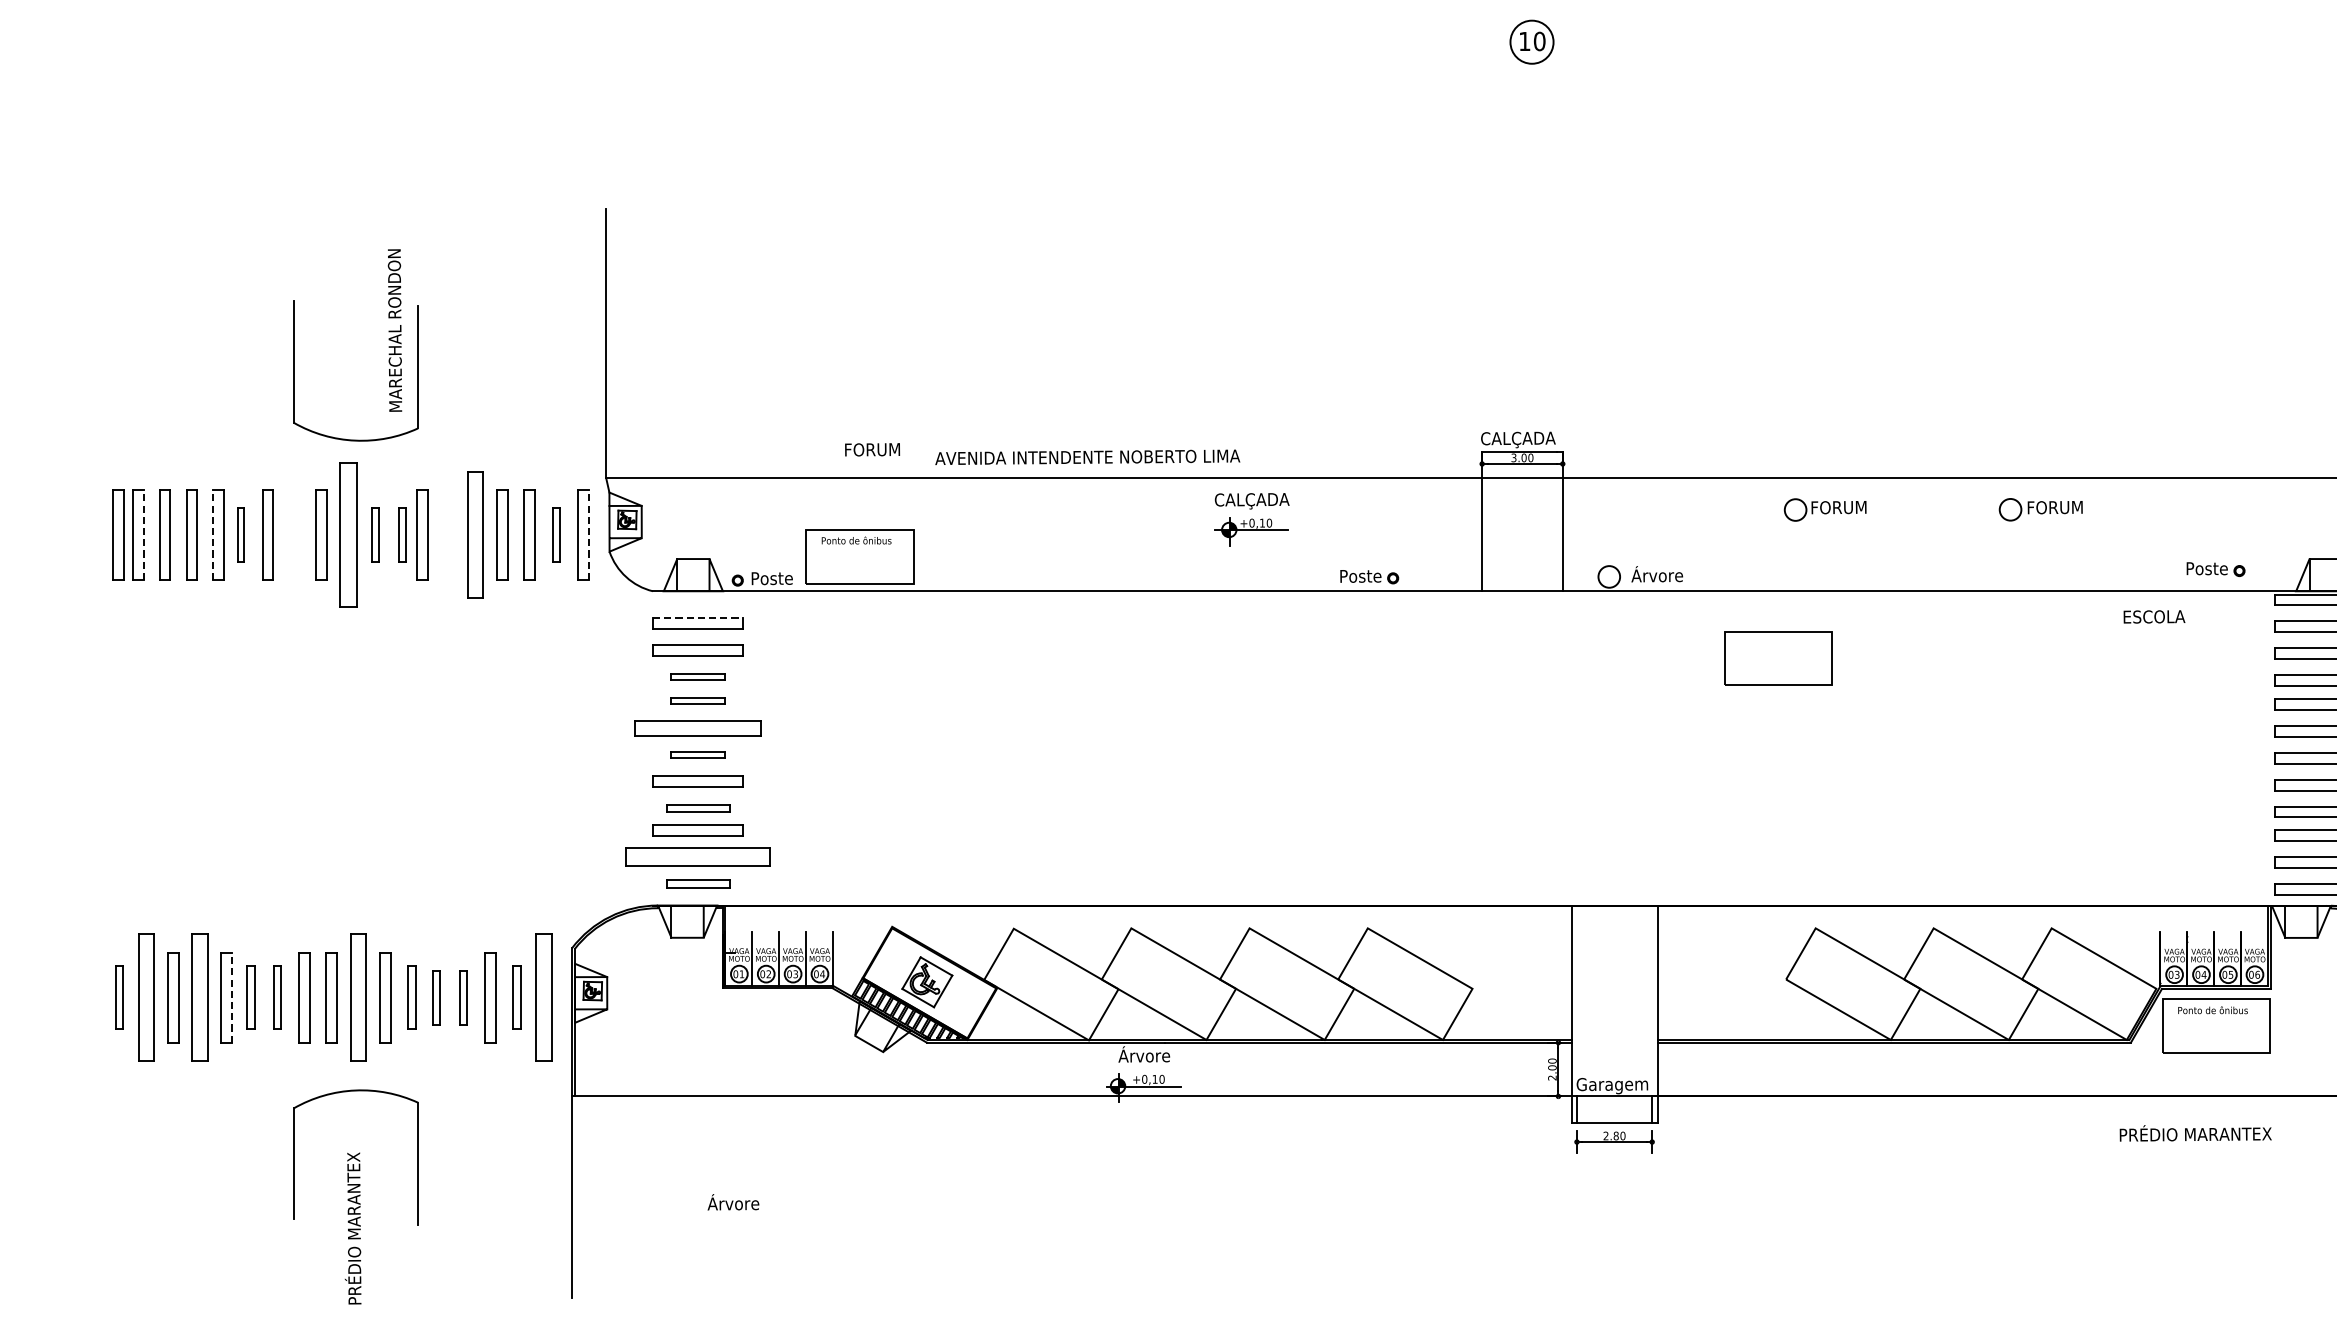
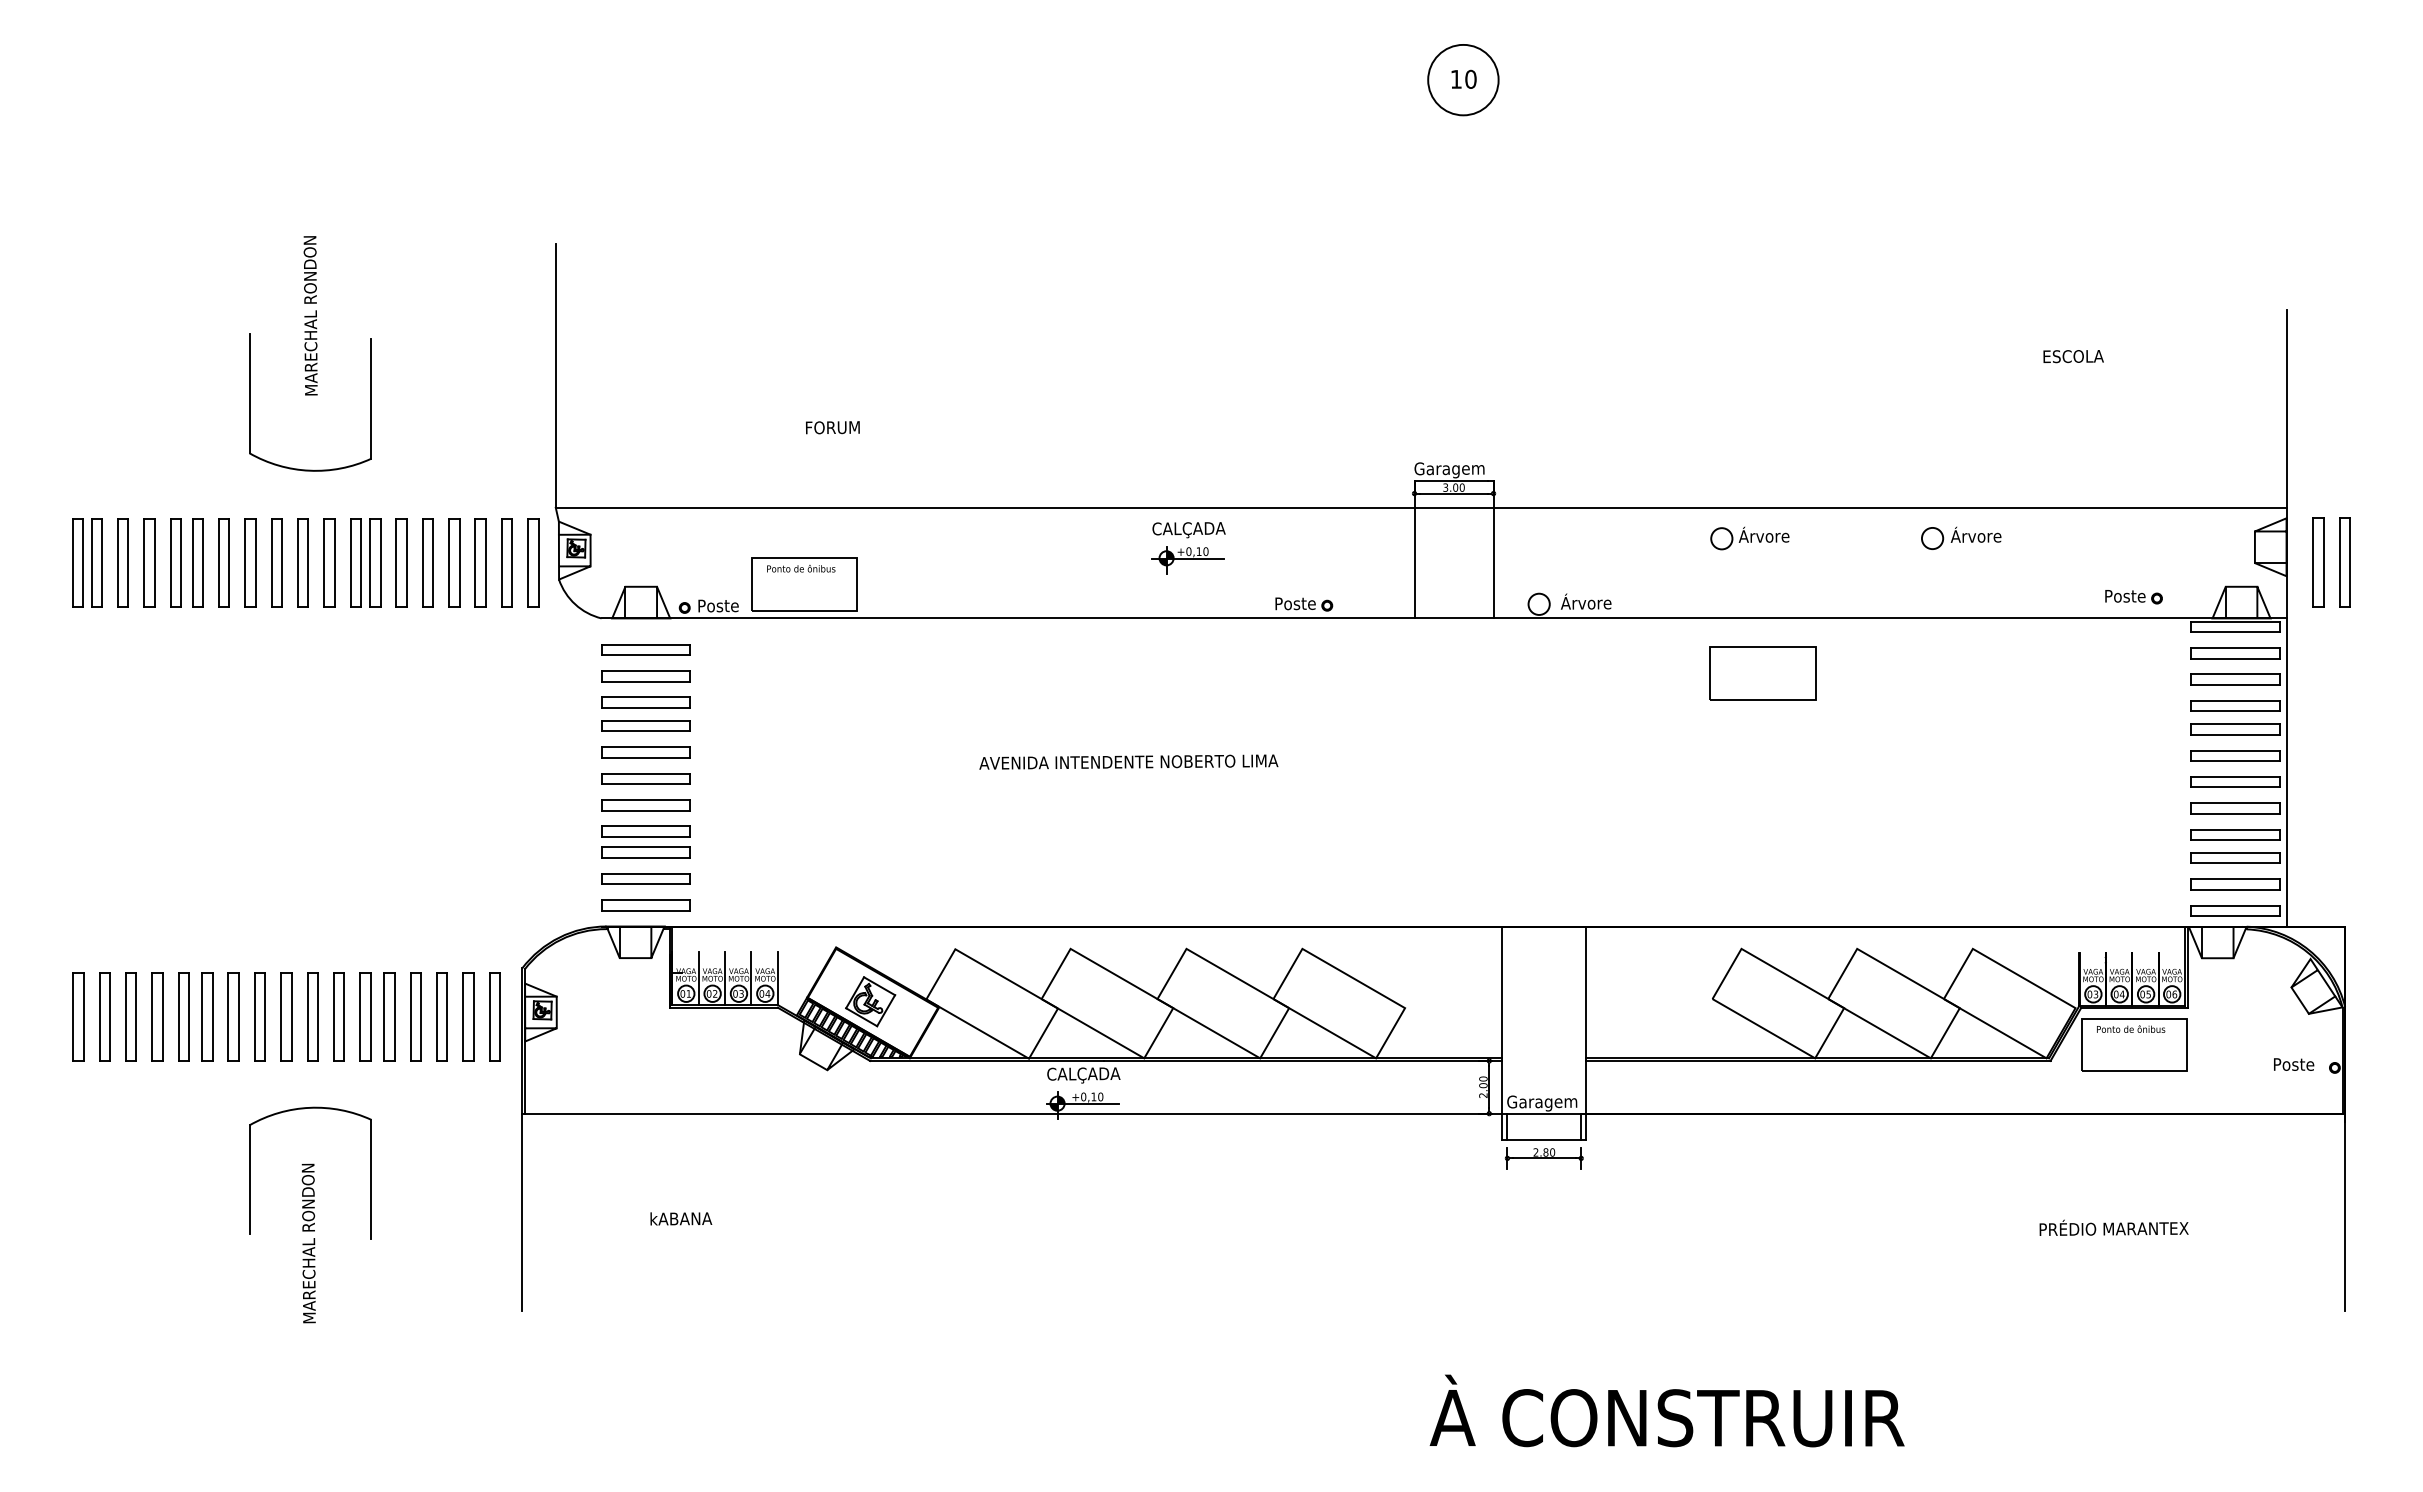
circle: (1532, 41) -> (1463, 79), size x1.67
text: (394, 330) -> (310, 315), moved
text: (1517, 440) -> (1449, 470), CALÇADA -> Garagem
text: (872, 449) -> (832, 427), moved
text: (1087, 456) -> (1128, 761), moved
text: (1839, 505) -> (1764, 534), FORUM -> Árvore
text: (2055, 505) -> (1976, 534), FORUM -> Árvore
line: (143, 534) -> (102, 562), dashed -> solid
line: (213, 534) -> (170, 562), dashed -> solid
part: (240, 534) -> (197, 562), size x1.67
part: (294, 534) -> (250, 562), added
part: (347, 534) -> (302, 562), size x0.62
part: (375, 534) -> (329, 562), size x1.67
part: (401, 534) -> (355, 562), size x1.67
part: (448, 534) -> (401, 562), added
part: (475, 534) -> (427, 562), size x0.71
part: (555, 534) -> (506, 562), size x1.67
line: (588, 534) -> (538, 562), dashed -> solid
text: (2154, 616) -> (2073, 356), moved
line: (698, 617) -> (646, 644), dashed -> solid
part: (1777, 658) -> (1762, 673), moved
part: (697, 677) -> (645, 702), size x1.67
part: (697, 700) -> (645, 725), size x1.67
part: (697, 728) -> (645, 752), size x0.71
part: (697, 754) -> (645, 778), size x1.67
part: (697, 808) -> (645, 831), size x1.43
part: (697, 856) -> (645, 878), size x0.62
part: (697, 884) -> (645, 905), size x1.43
part: (119, 997) -> (78, 1016), size x1.43
part: (145, 997) -> (104, 1016), size x0.71
part: (199, 997) -> (157, 1016), size x0.71
line: (232, 997) -> (189, 1016), dashed -> solid
part: (250, 997) -> (207, 1016), size x1.43
part: (277, 997) -> (233, 1016), size x1.43
part: (358, 997) -> (312, 1016), size x0.71
part: (412, 997) -> (365, 1016), size x1.43
part: (436, 997) -> (389, 1016), size x1.67
part: (463, 997) -> (415, 1016), size x1.67
part: (517, 997) -> (468, 1016), size x1.43
part: (543, 997) -> (494, 1016), size x0.71
text: (1144, 1055) -> (1083, 1073), Árvore -> CALÇADA
text: (2195, 1132) -> (2113, 1227), moved
text: (734, 1202) -> (681, 1217), Árvore -> kABANA
text: (352, 1228) -> (307, 1243), PRÉDIO MARANTEX -> MARECHAL RONDON

